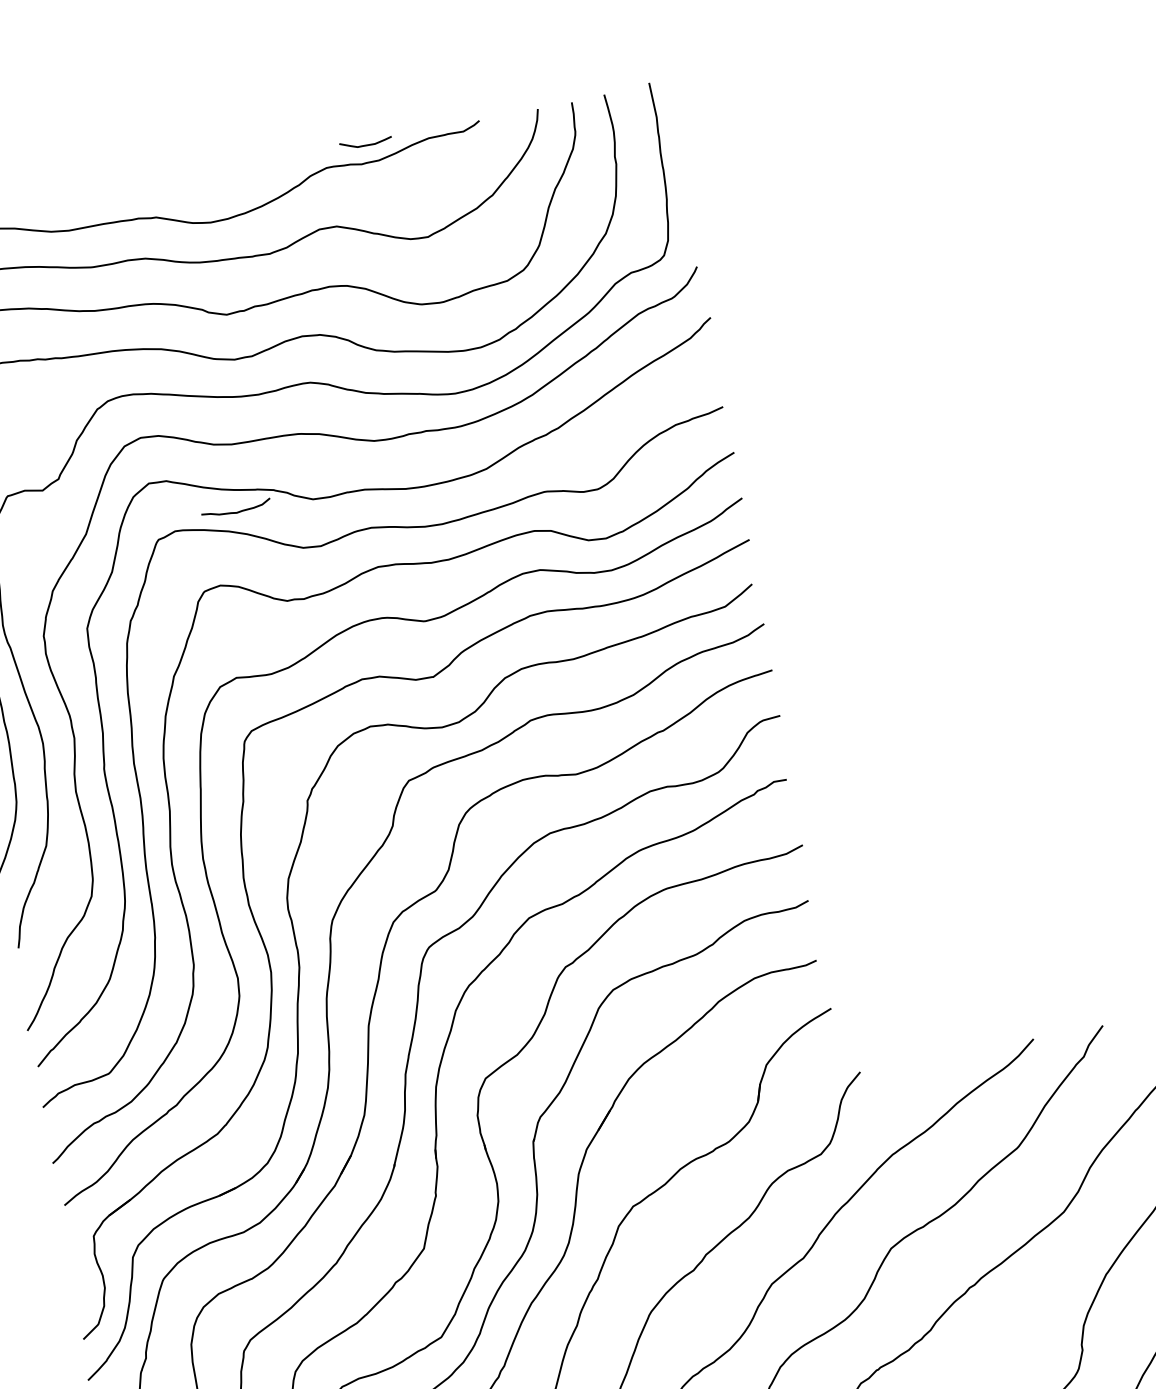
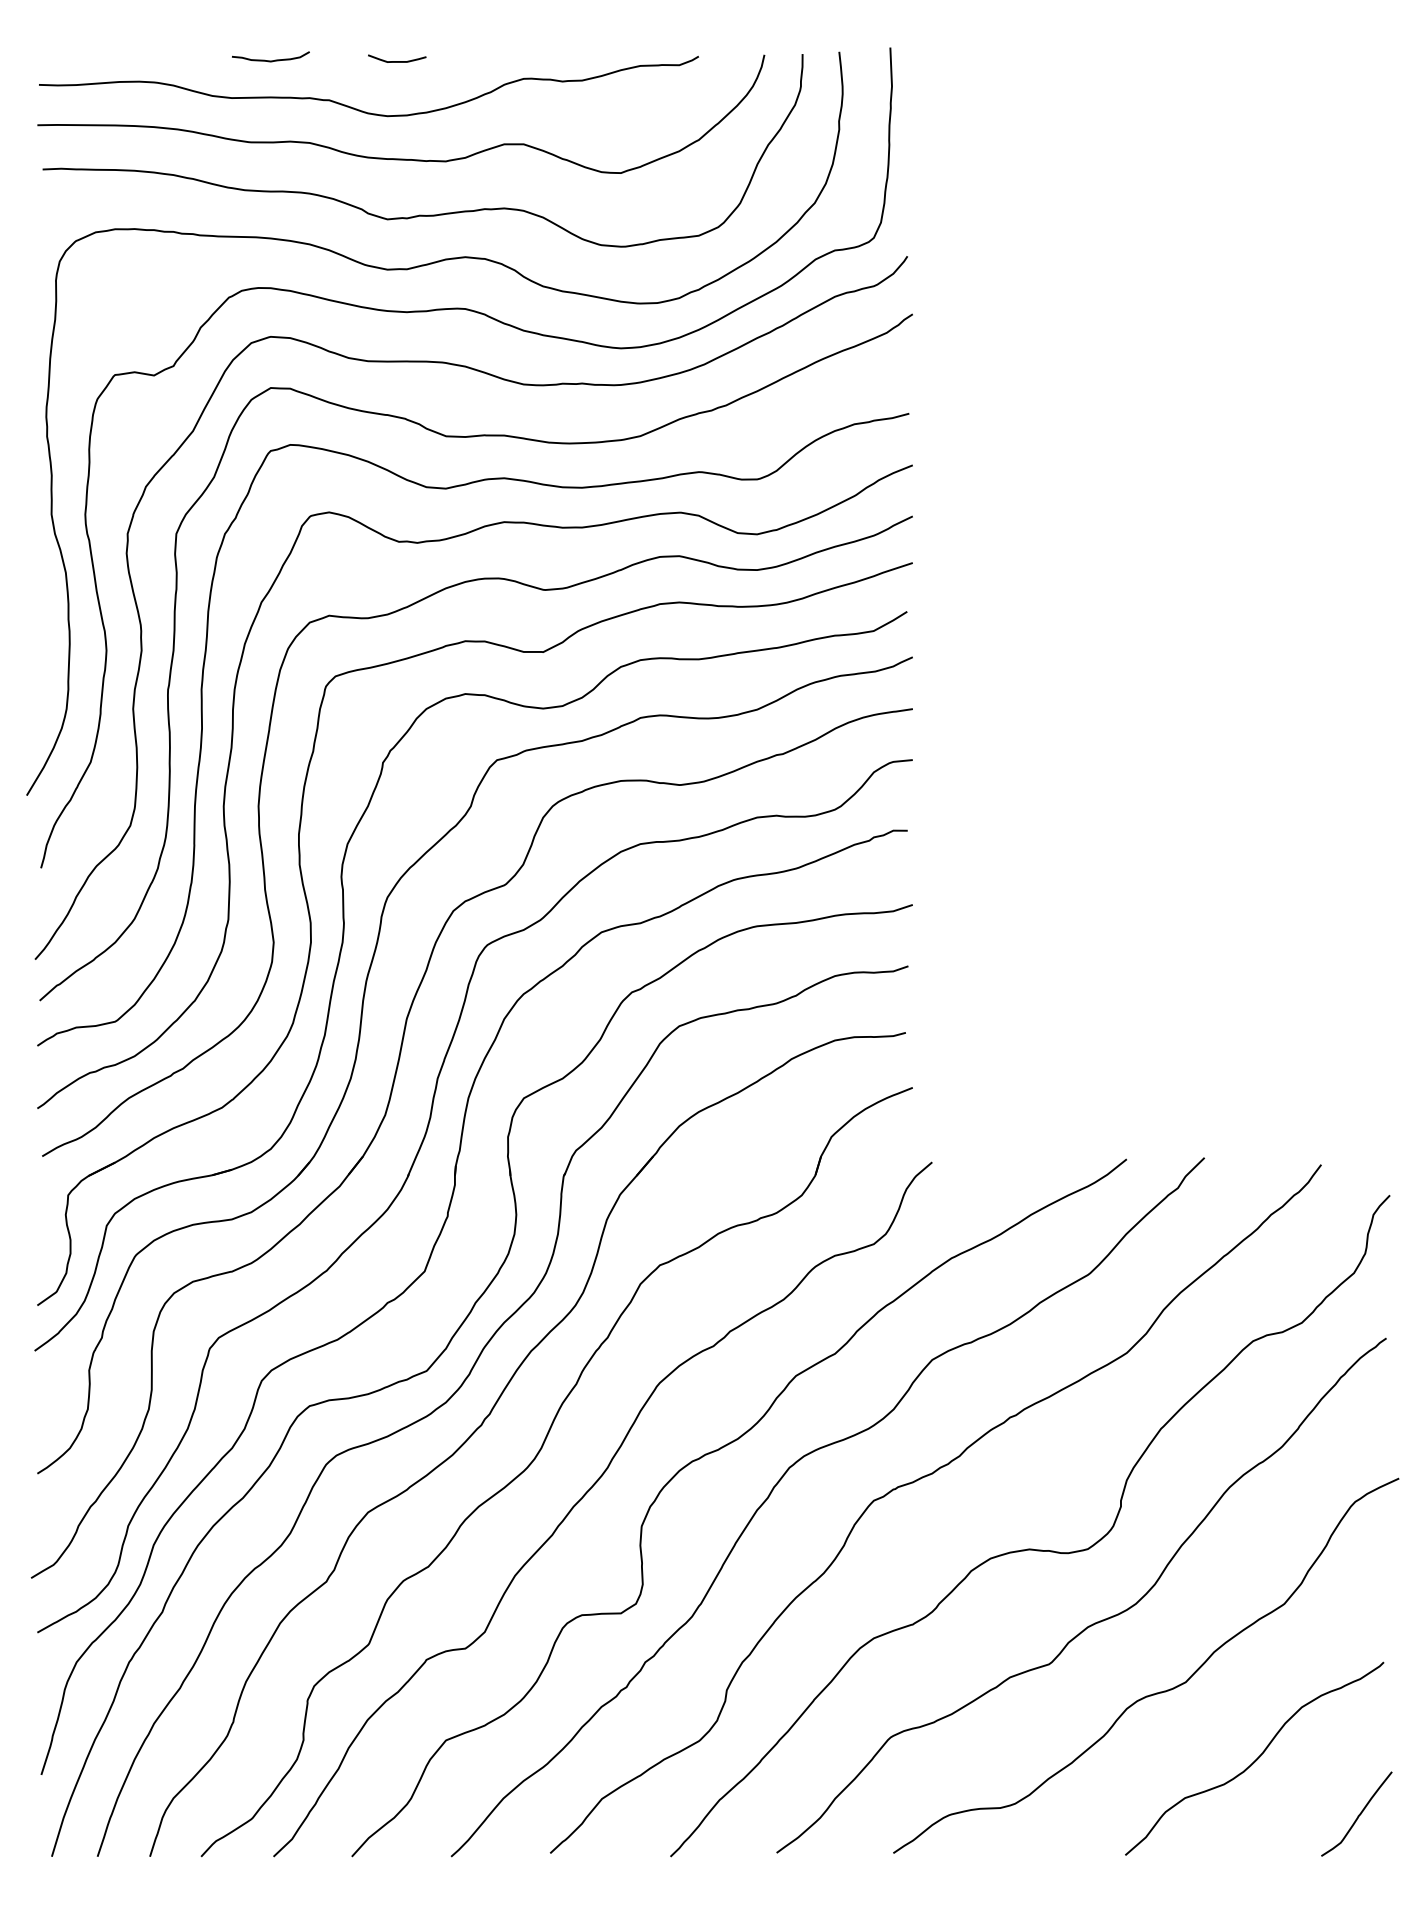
curve: (366, 145) -> (397, 61), moved
curve: (236, 511) -> (270, 60), moved

